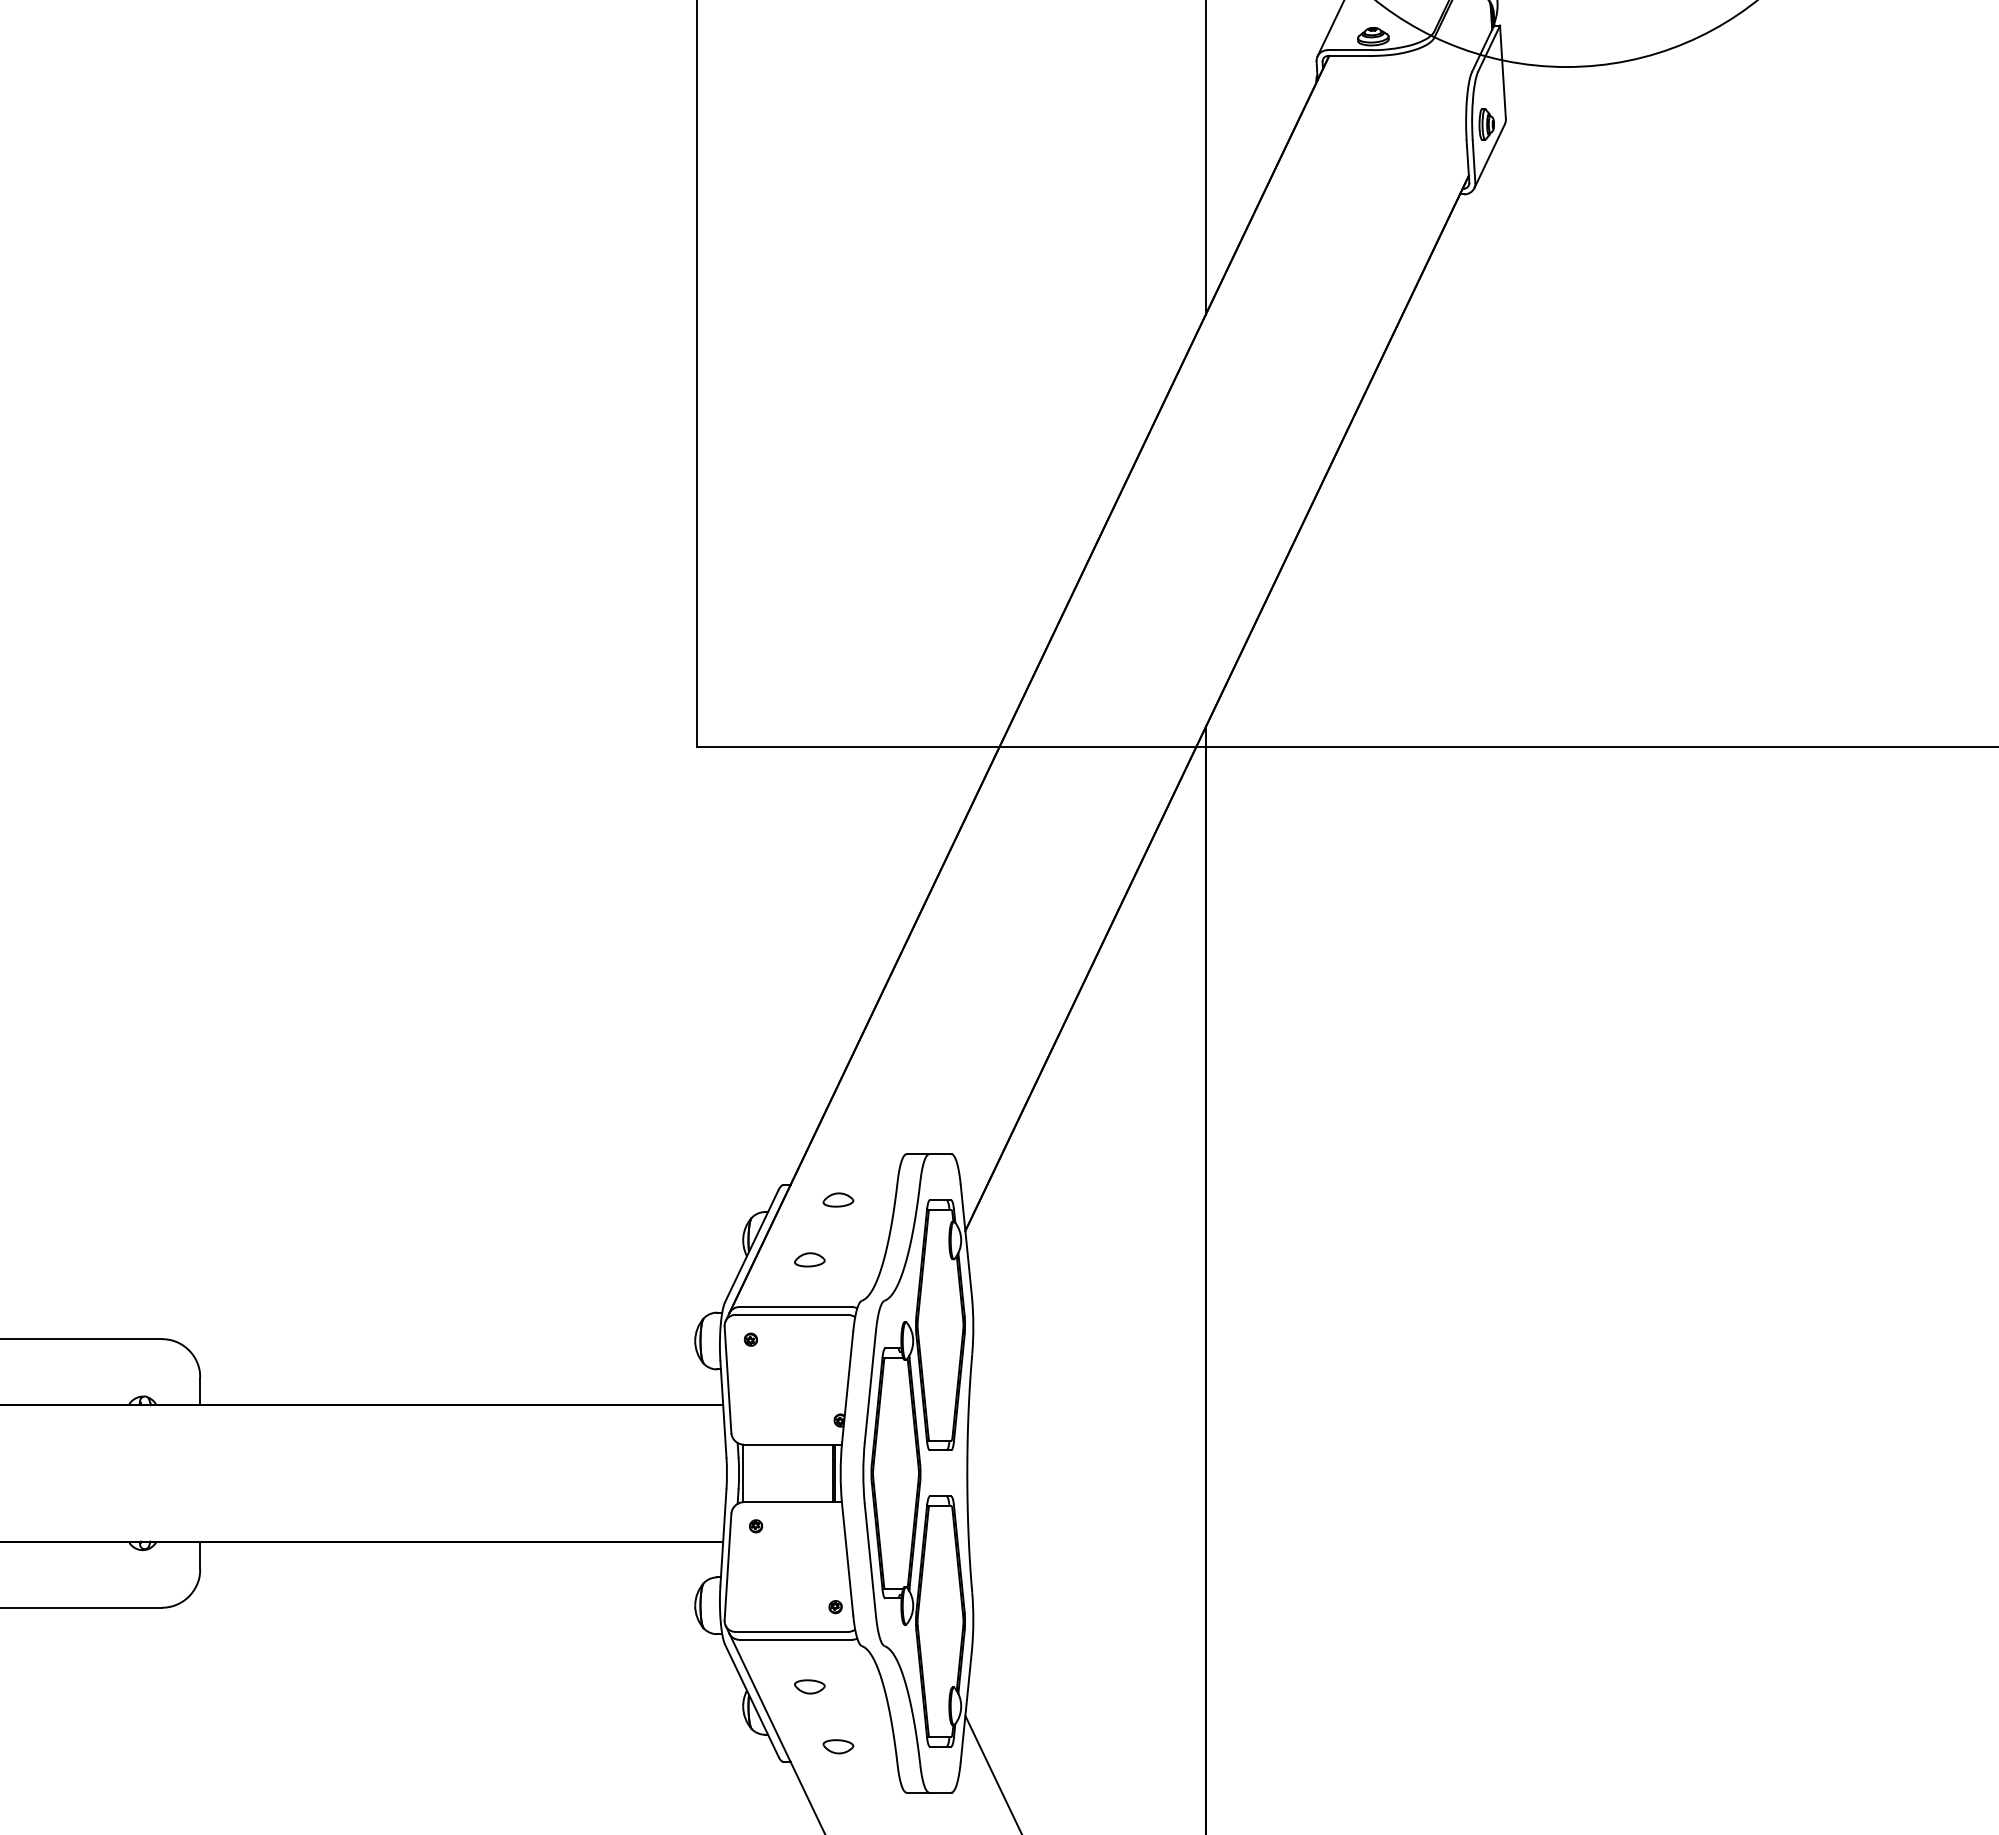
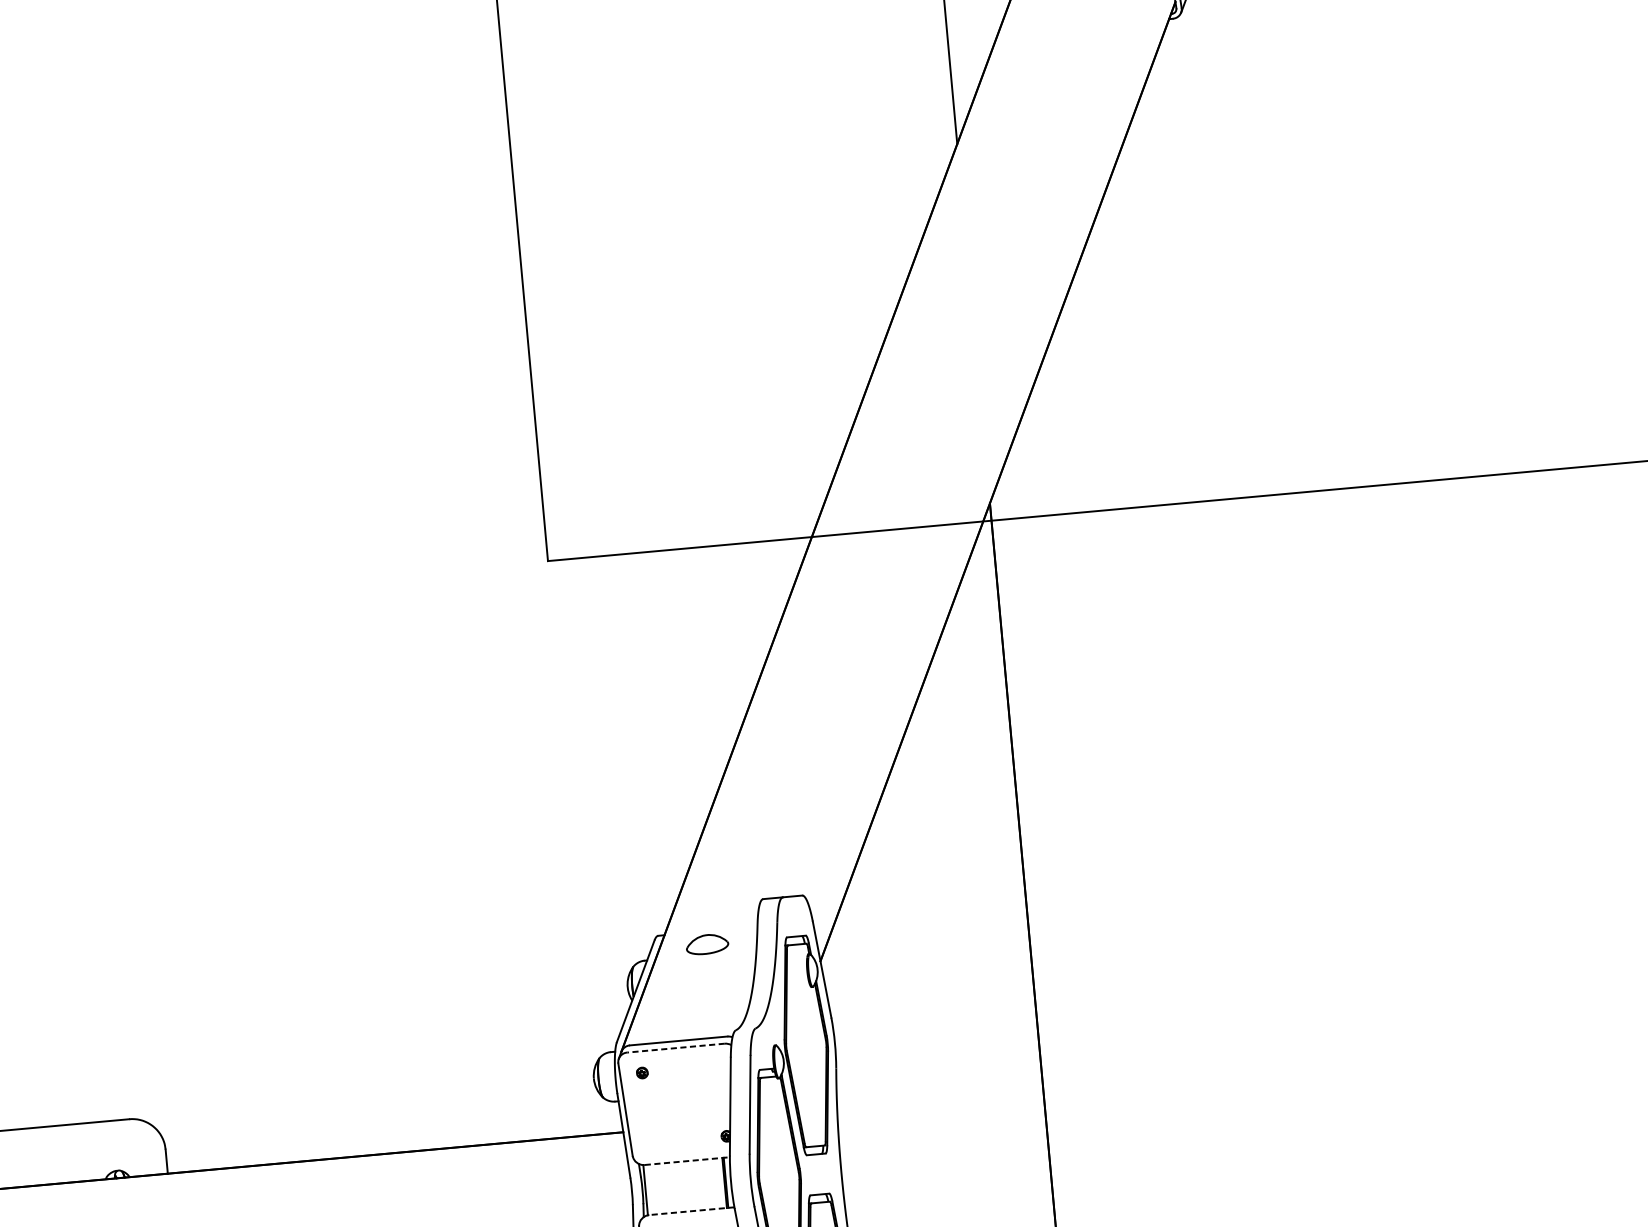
part: (838, 1199) -> (707, 943), size x1.6
part: (809, 1259) -> (686, 998), removed
line: (791, 1314) -> (675, 1047), solid -> dashed
line: (793, 1444) -> (687, 1160), solid -> dashed
line: (793, 1502) -> (692, 1211), solid -> dashed

